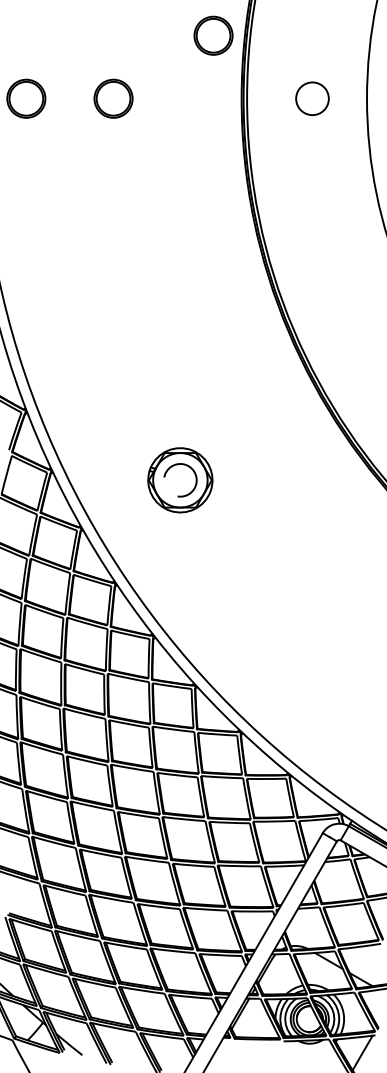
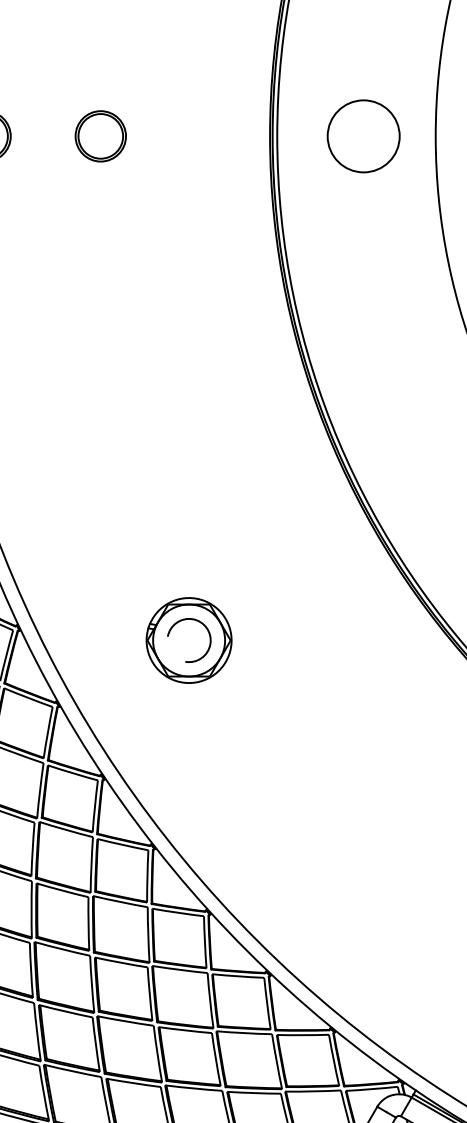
part: (213, 35) -> (232, 52), removed
circle: (312, 98) -> (363, 135), size x1.67

